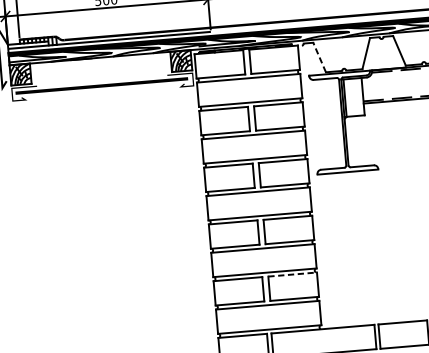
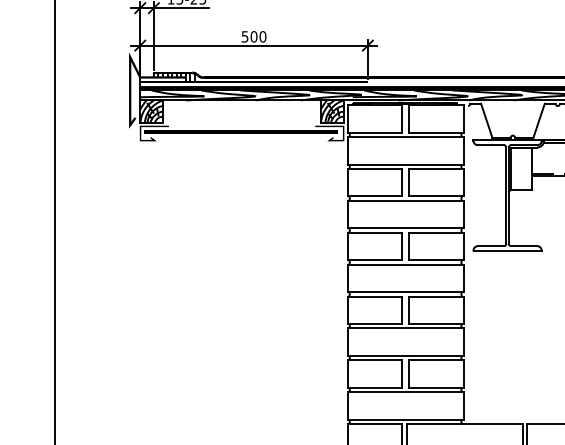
line: (319, 57) -> (486, 120), dashed -> solid
line: (292, 274) -> (436, 360), dashed -> solid

